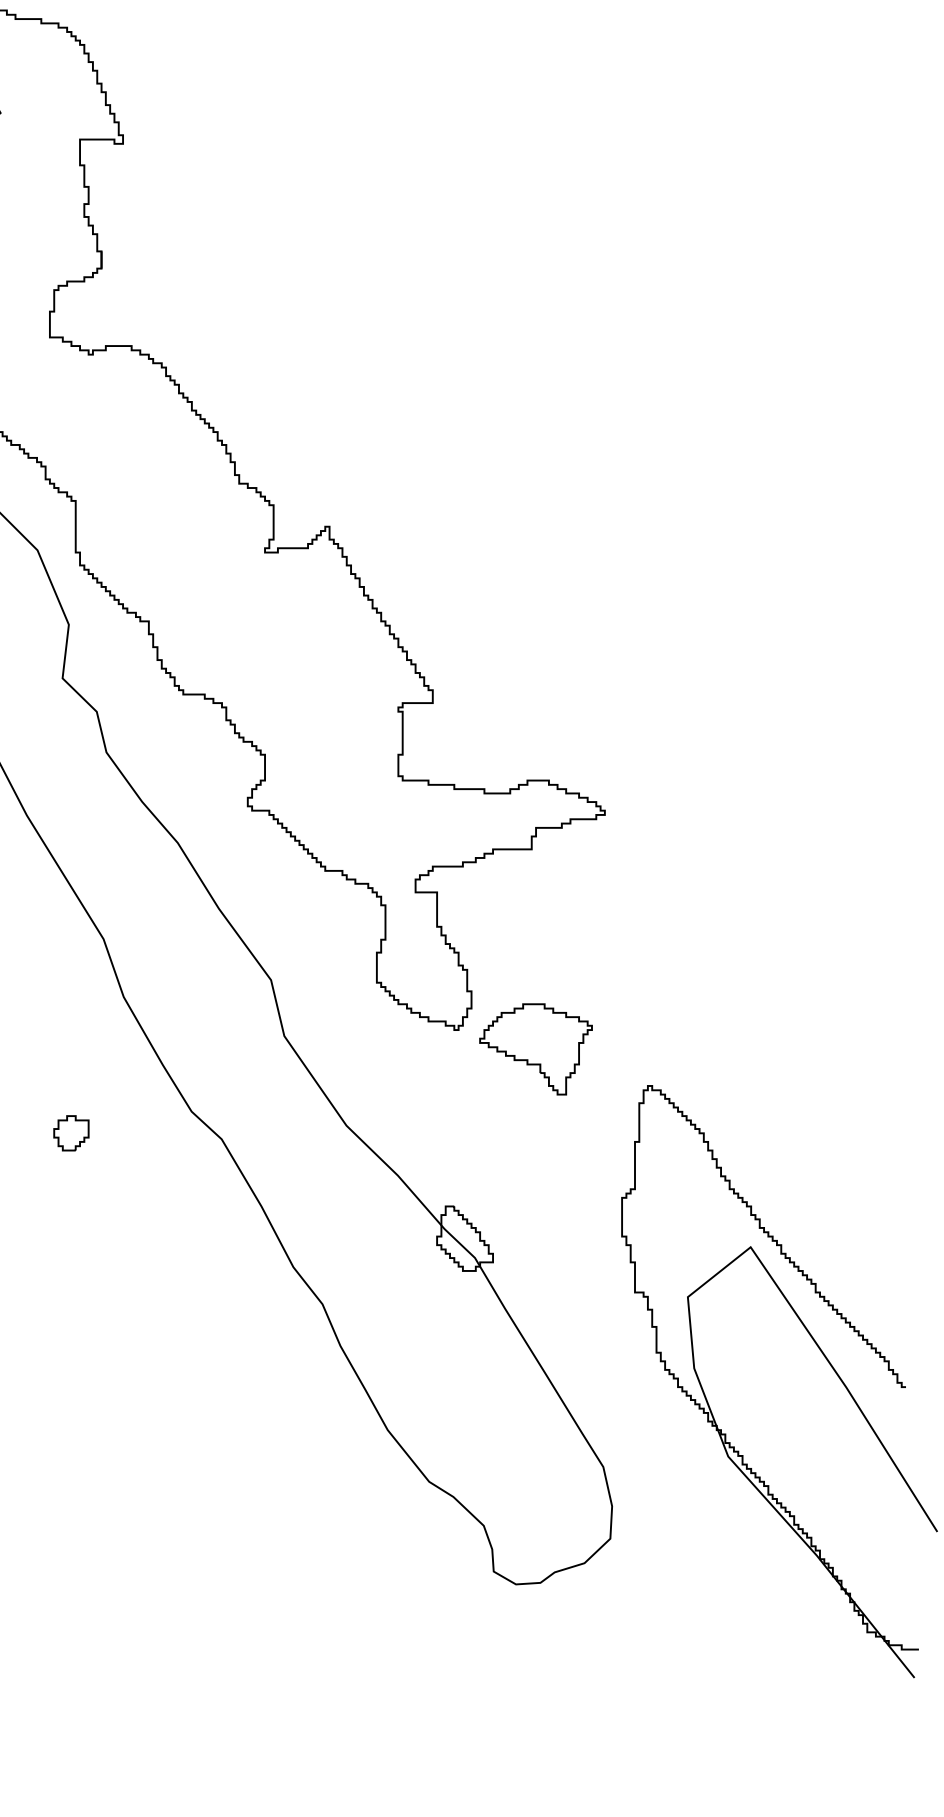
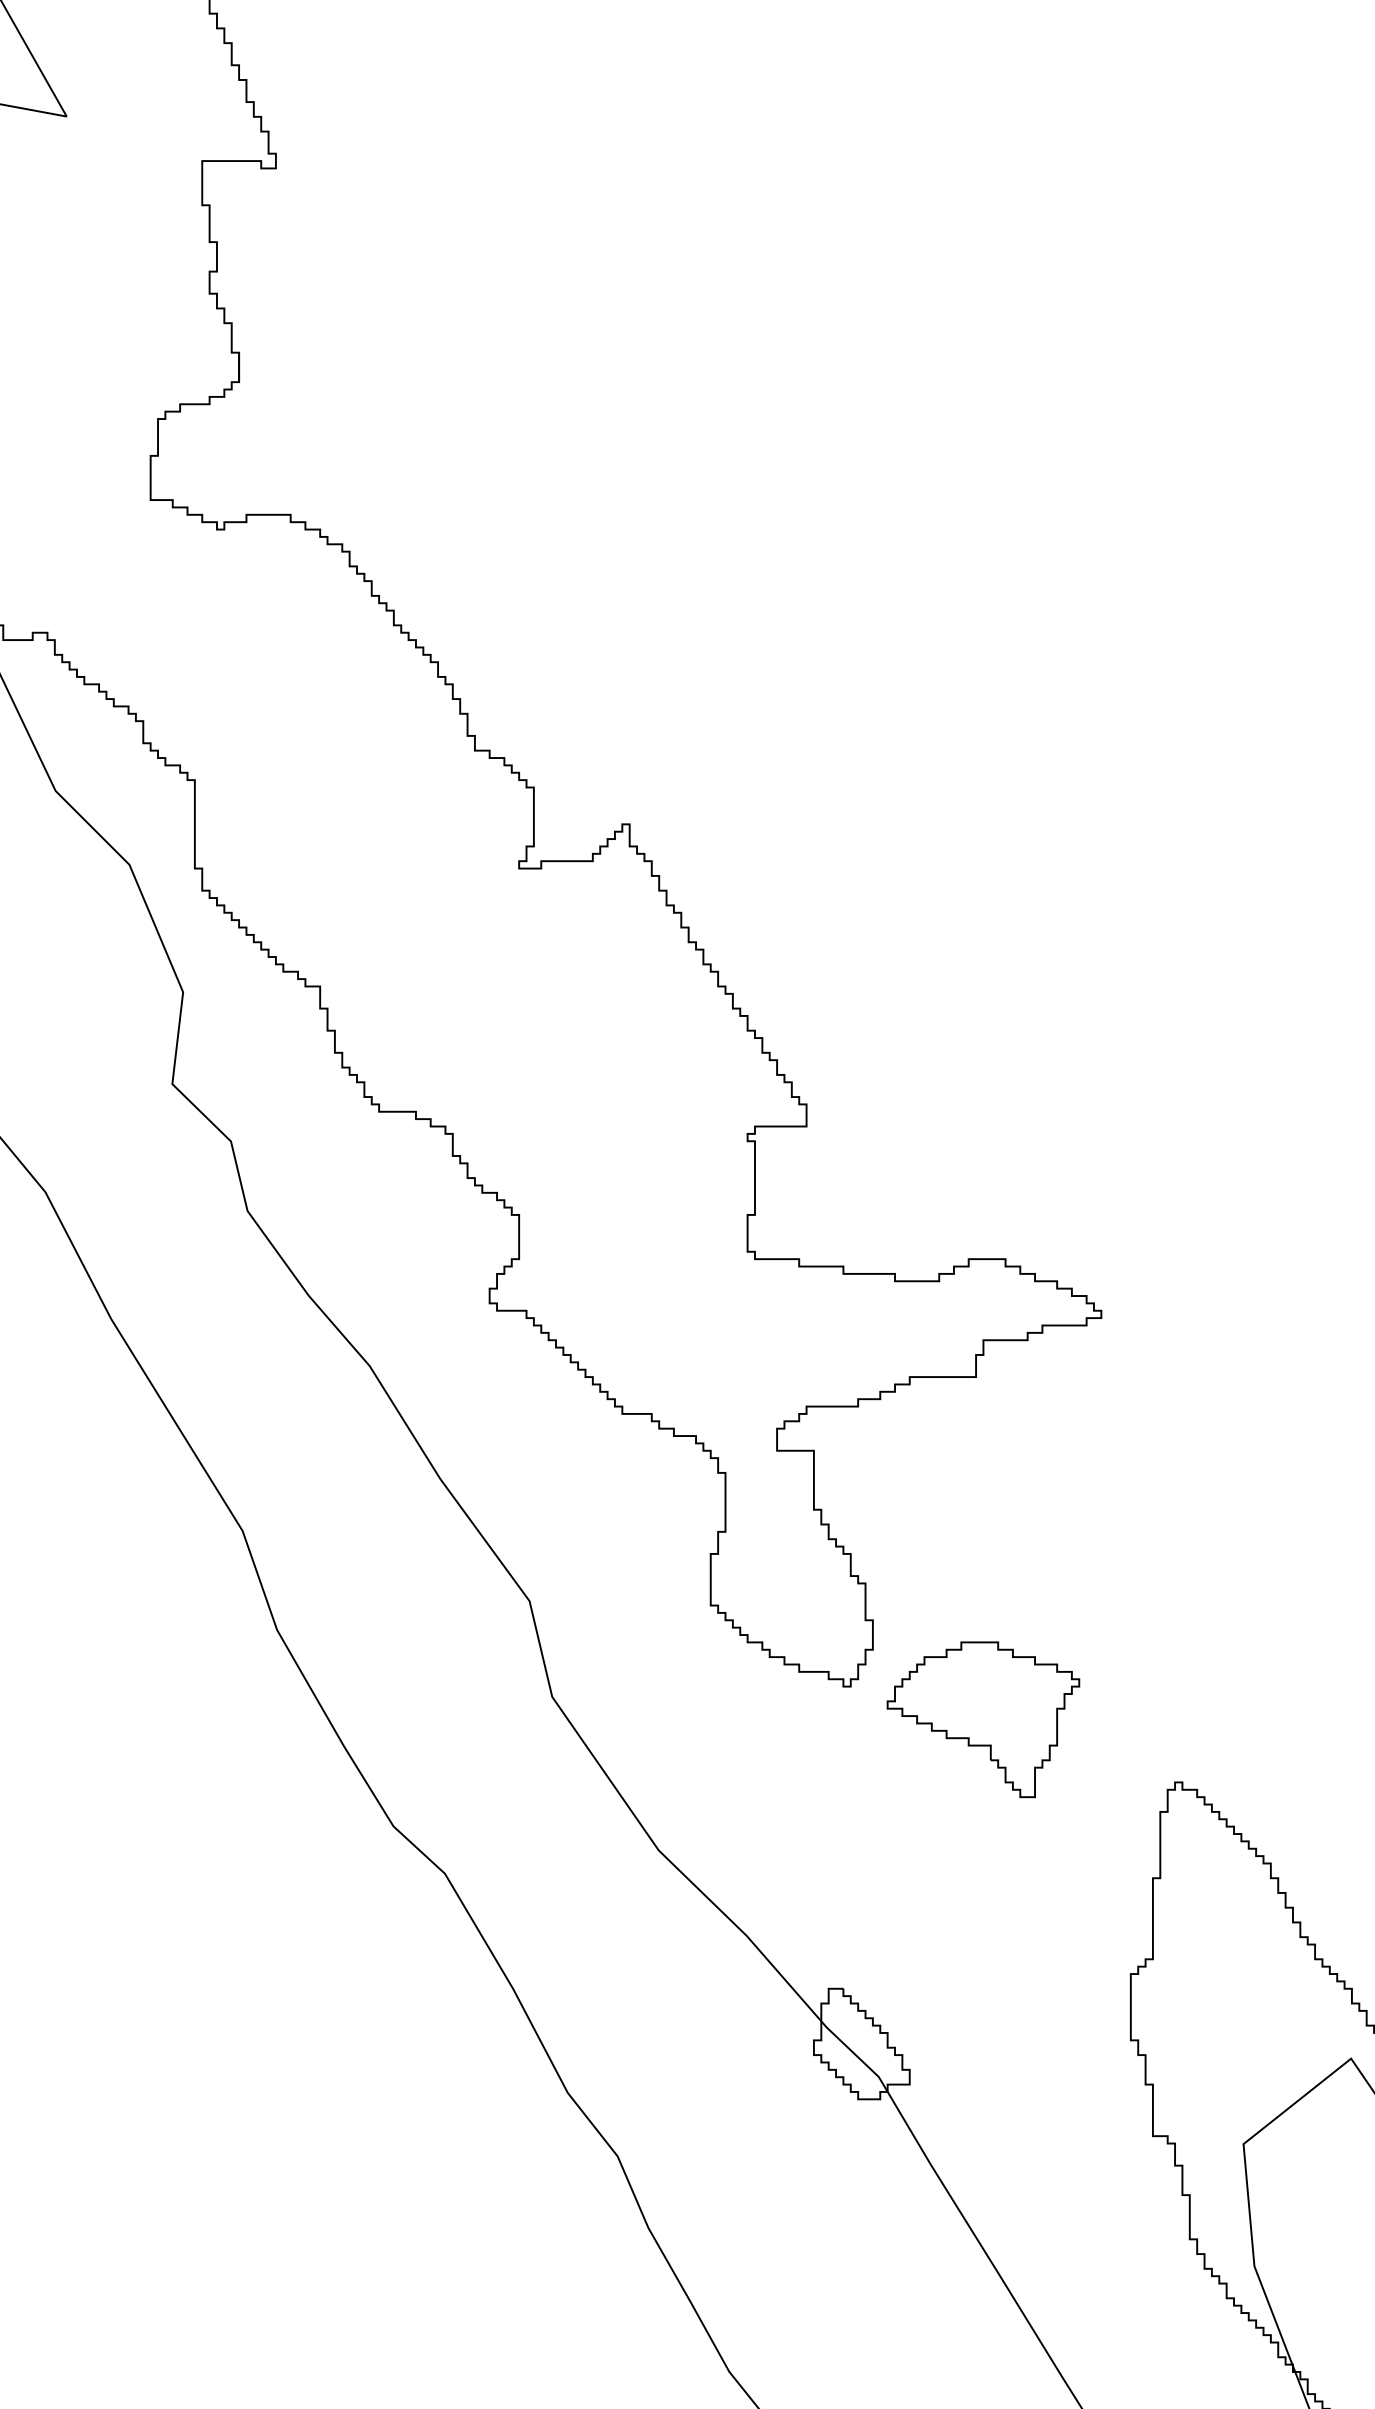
part: (71, 1133) -> (187, 1863), removed

